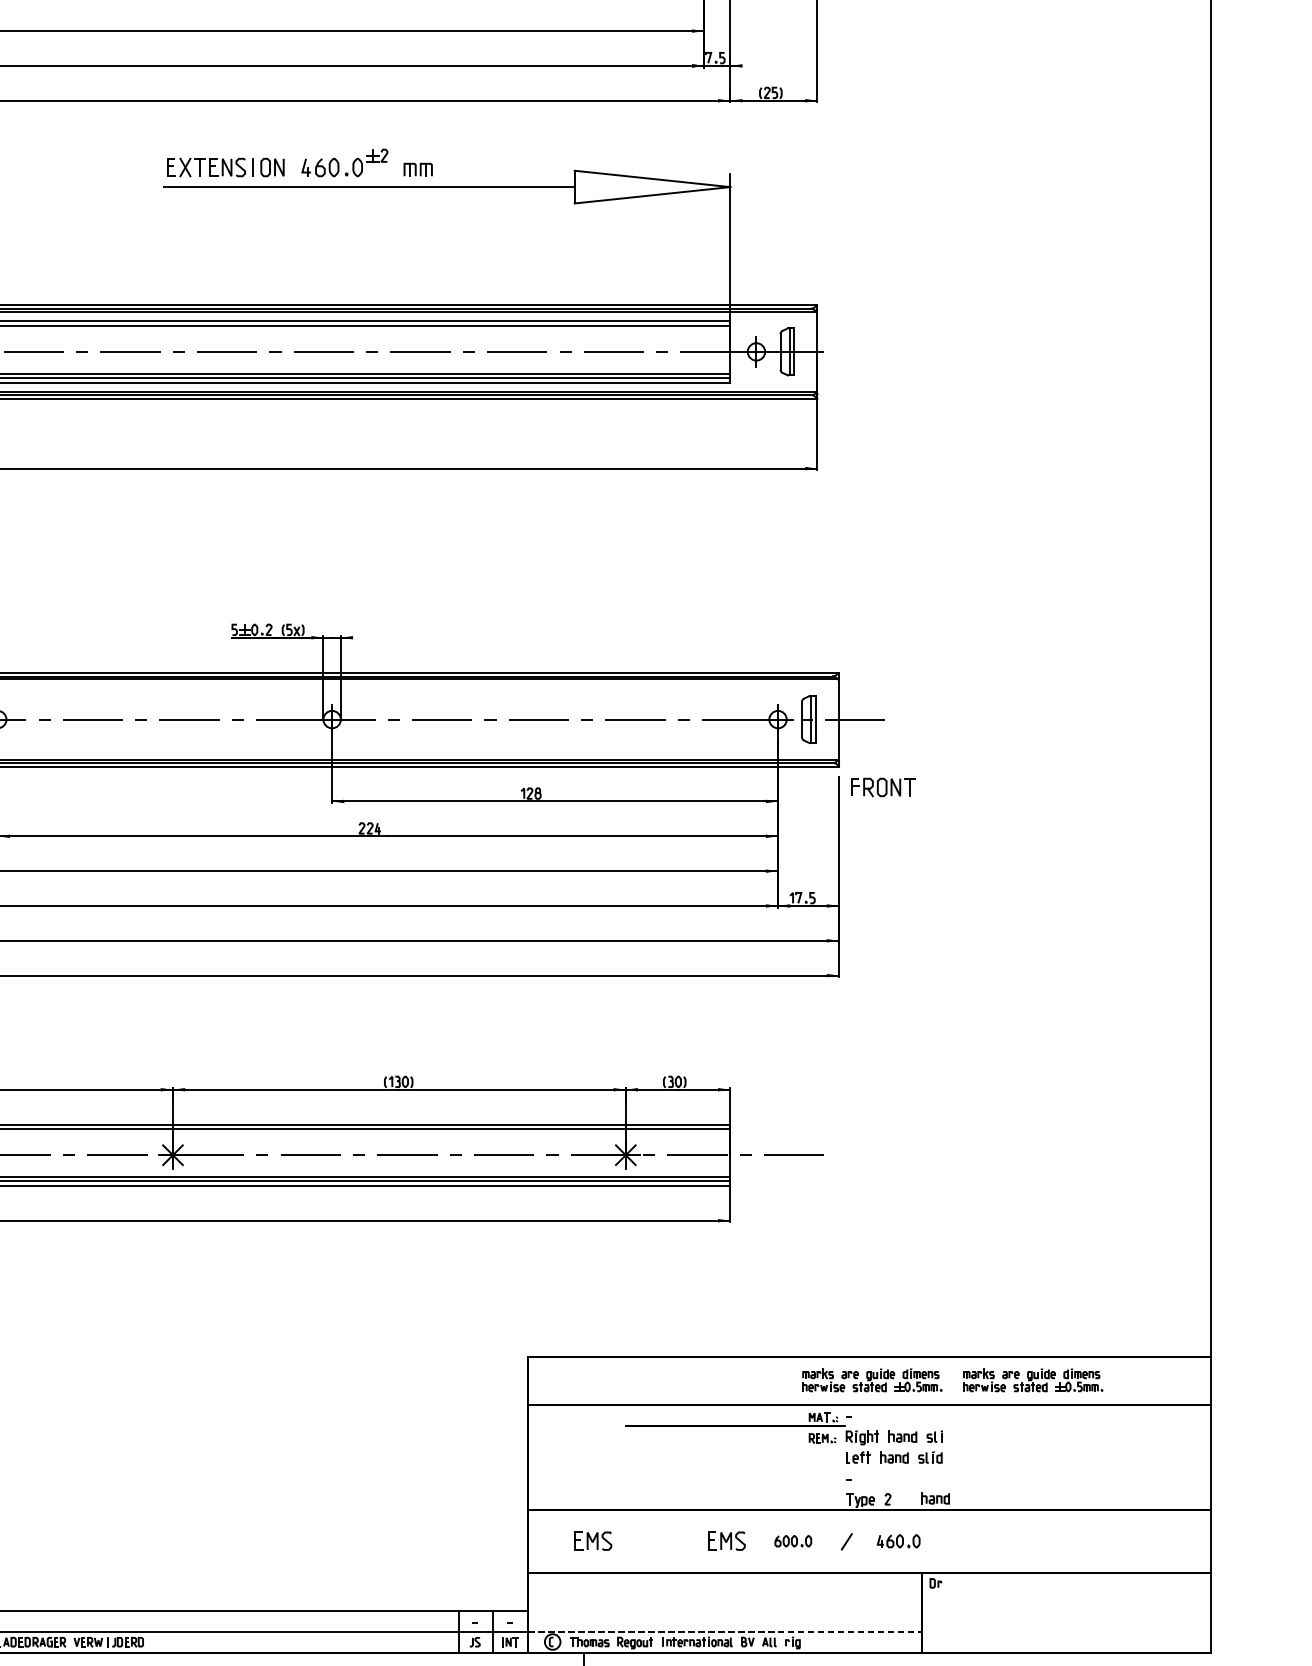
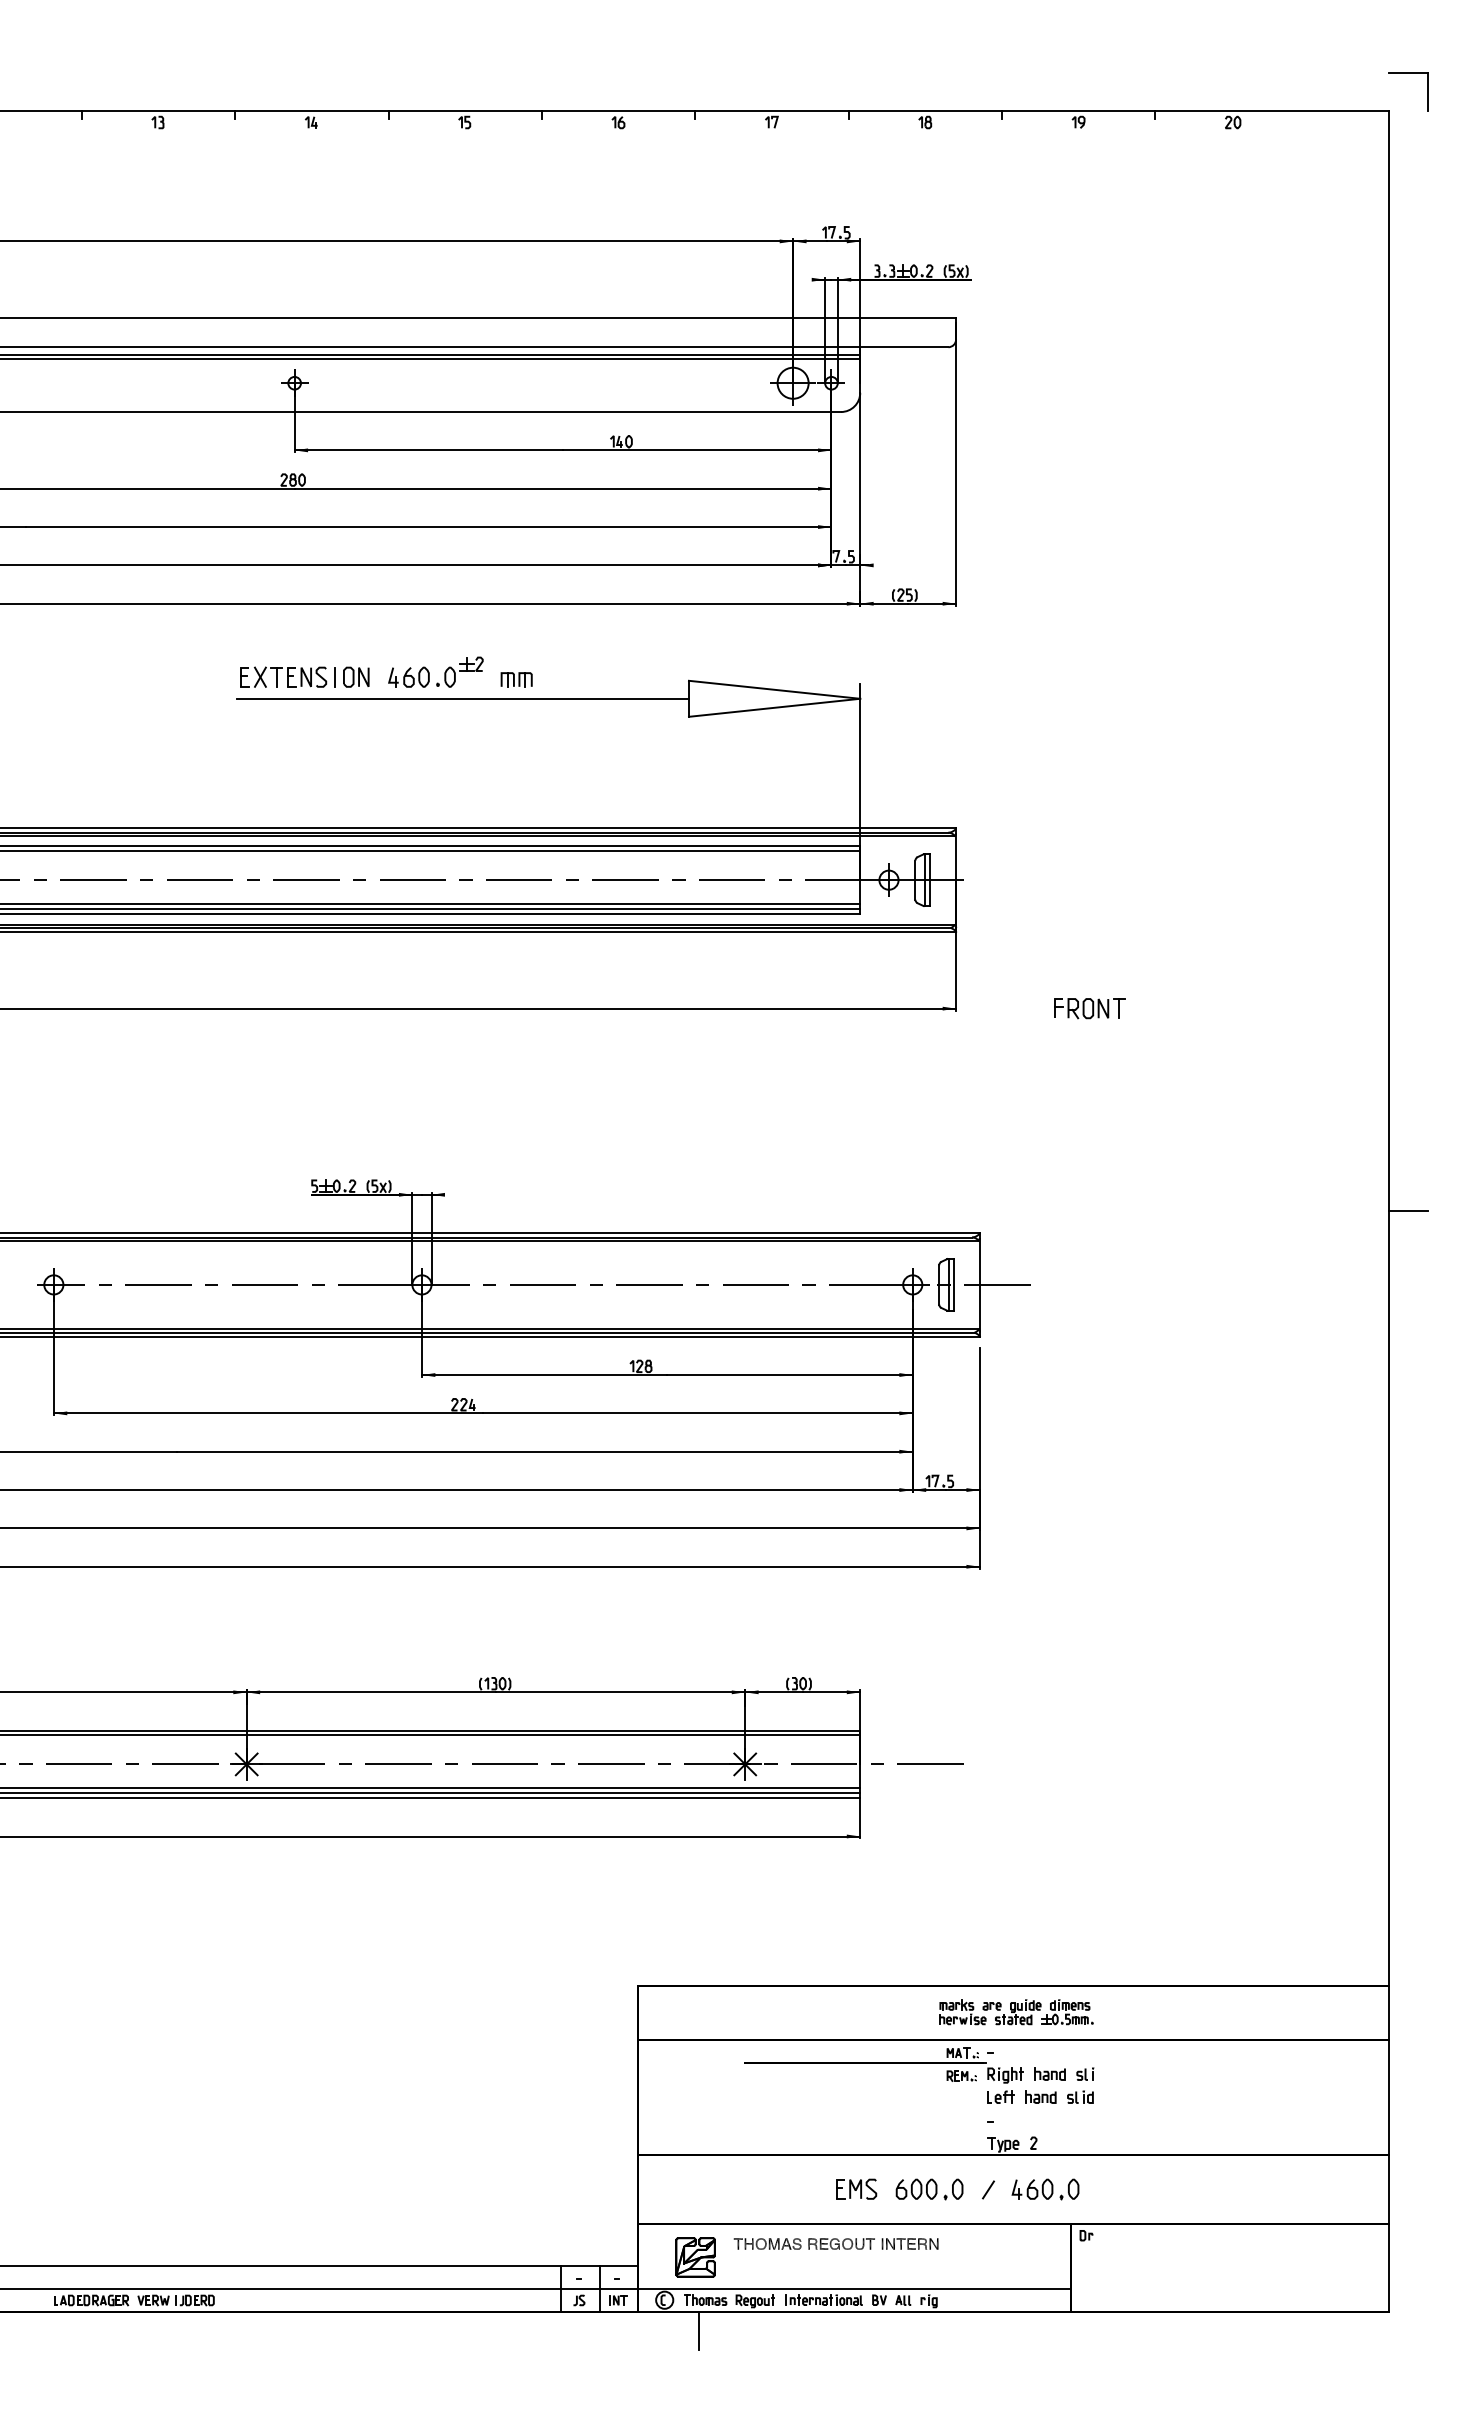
line: (1228, 652) -> (1408, 1211), added
part: (883, 787) -> (1089, 1008), moved
part: (1033, 1380) -> (1193, 2012), removed
part: (934, 1497) -> (1085, 2141), removed
part: (593, 1540) -> (709, 2188), removed
part: (793, 1541) -> (929, 2189), size x1.67
part: (898, 1541) -> (1045, 2189), size x1.43
part: (683, 1595) -> (808, 2249), added
line: (725, 1631) -> (854, 2288), dashed -> solid

